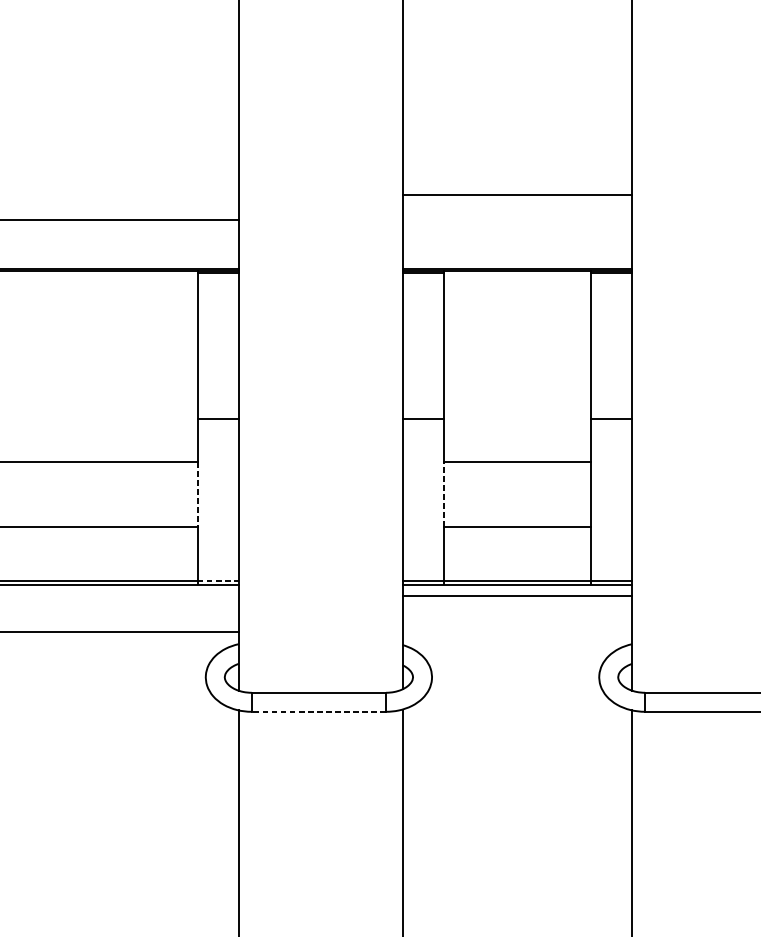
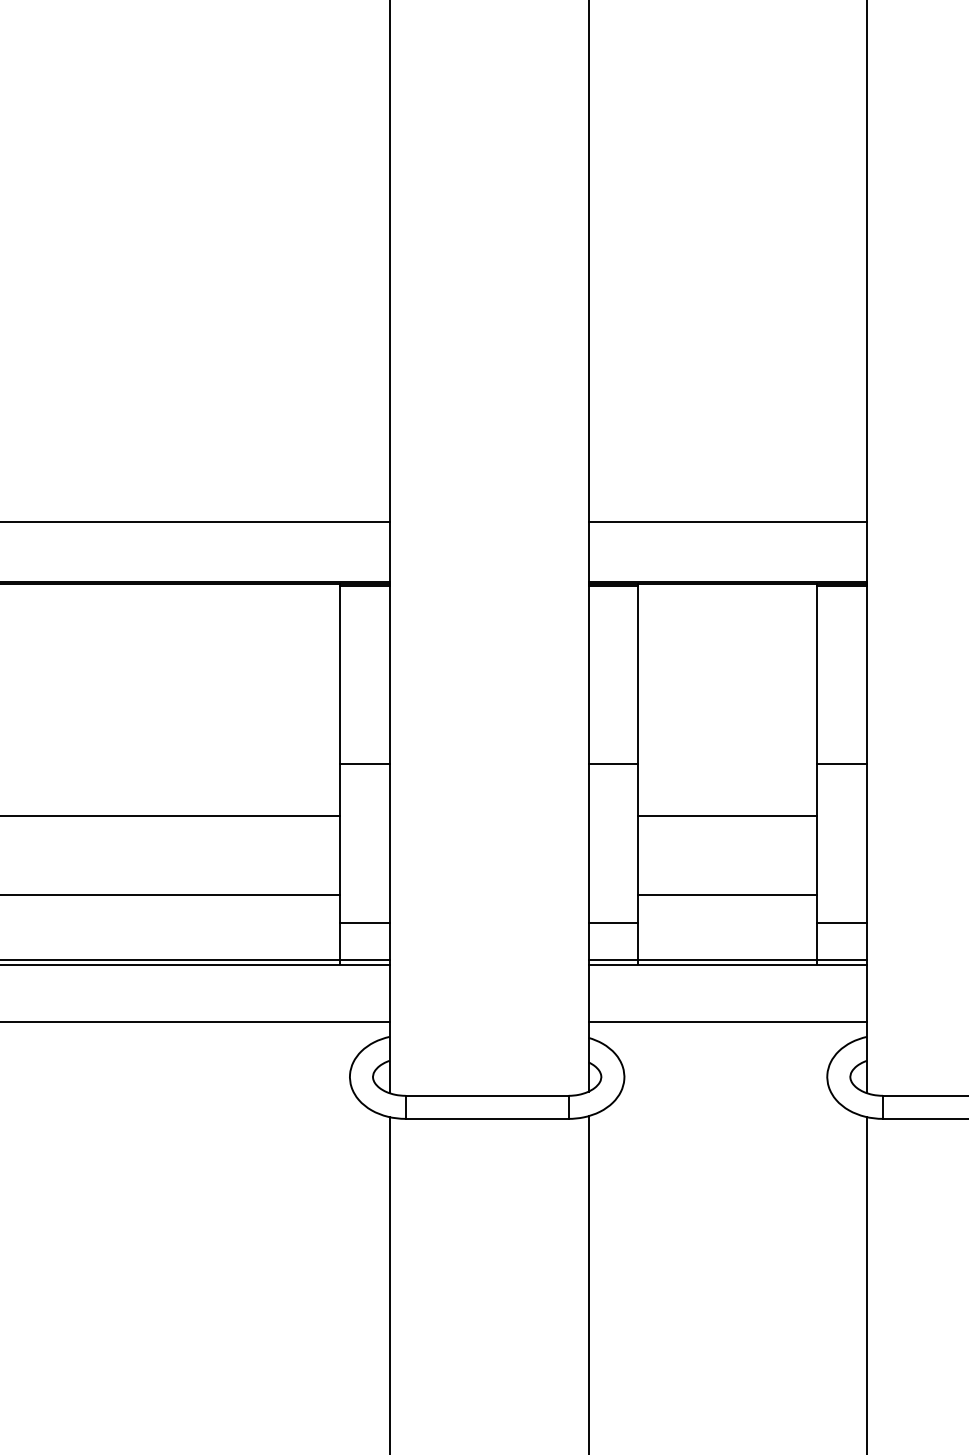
line: (516, 194) -> (727, 522), moved
line: (198, 494) -> (340, 855), dashed -> solid
line: (443, 494) -> (638, 855), dashed -> solid
line: (217, 550) -> (364, 923), added
line: (423, 550) -> (613, 923), added
line: (611, 550) -> (842, 923), added
line: (217, 581) -> (364, 960), dashed -> solid
line: (516, 596) -> (727, 1021), moved
line: (319, 711) -> (487, 1118), dashed -> solid

